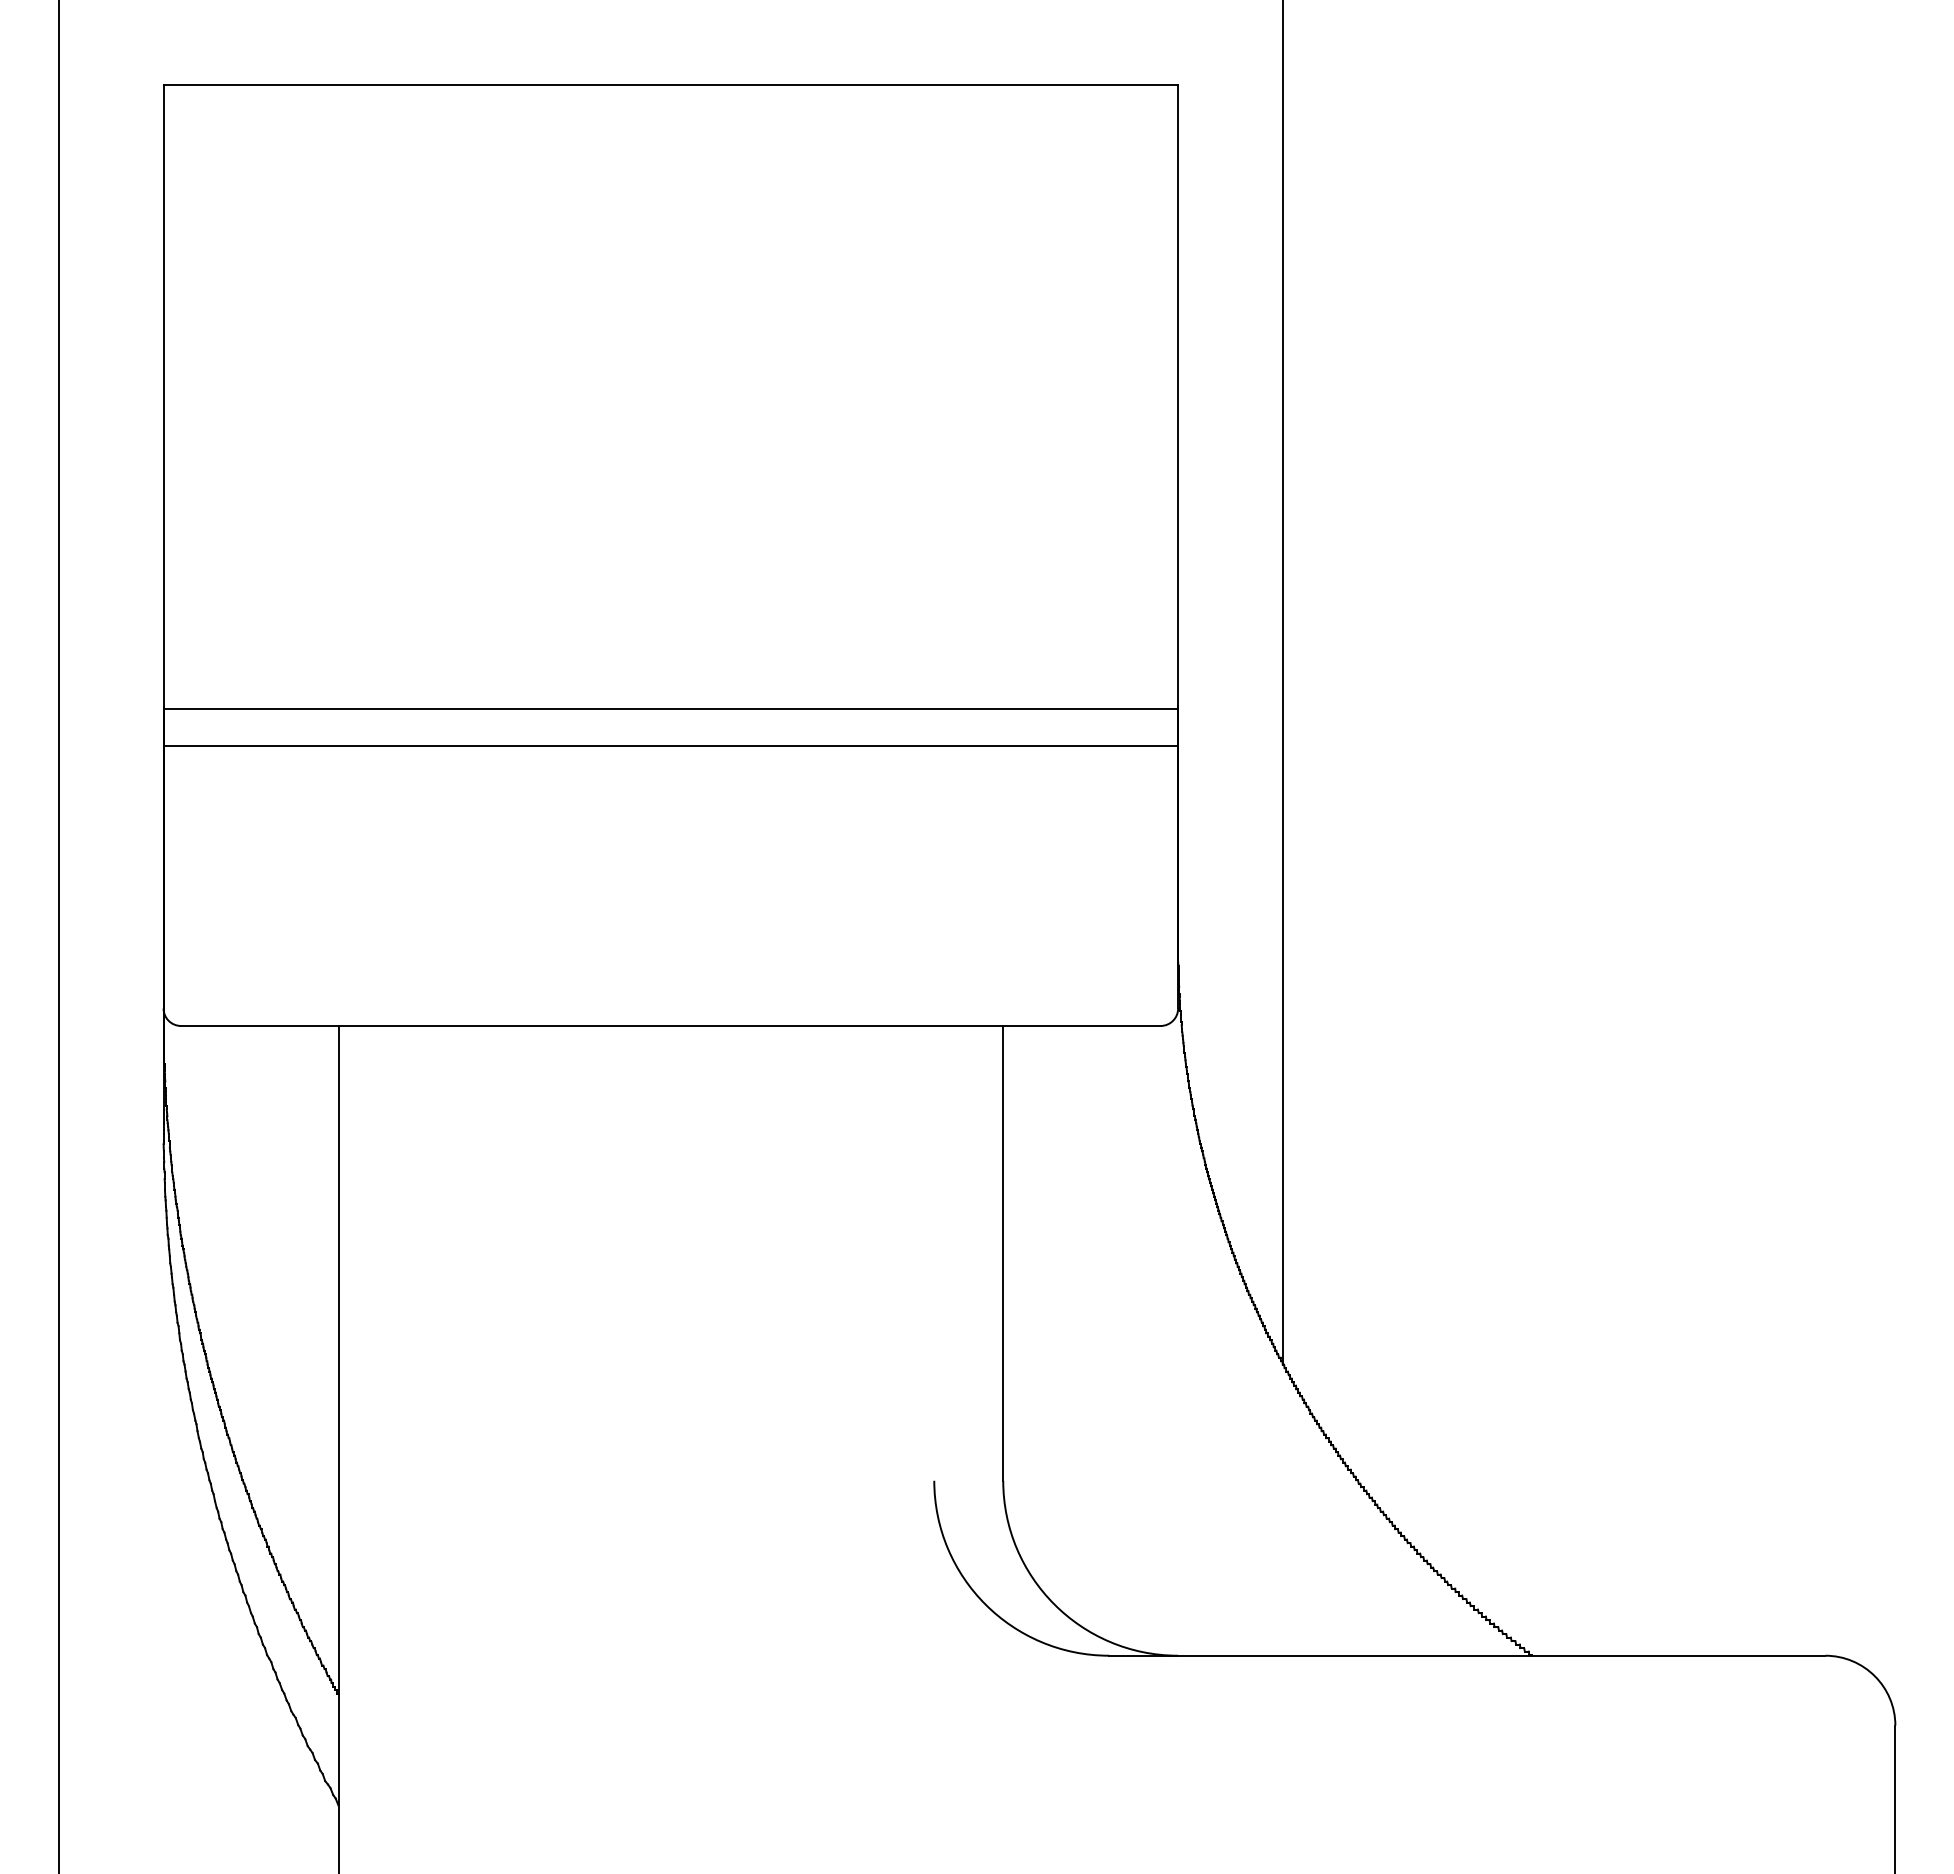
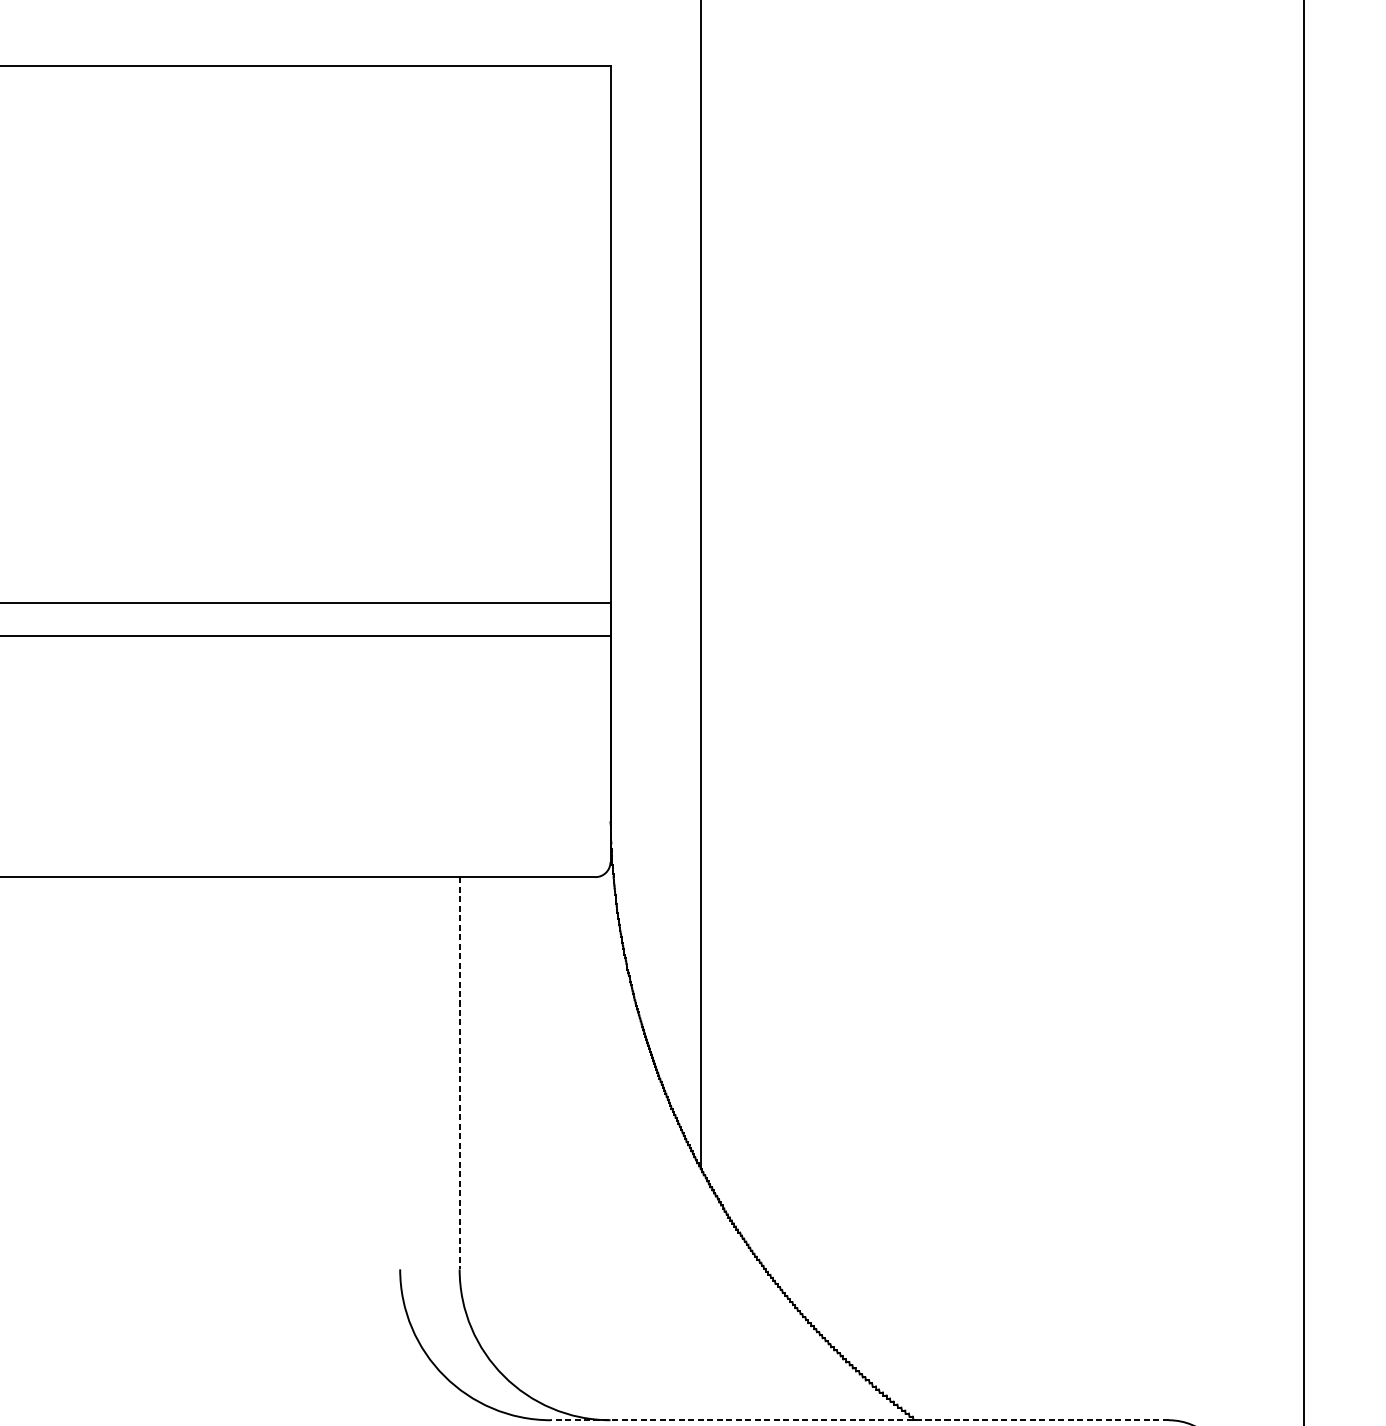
line: (1003, 1253) -> (459, 1073), solid -> dashed
line: (1466, 1655) -> (859, 1420), solid -> dashed

